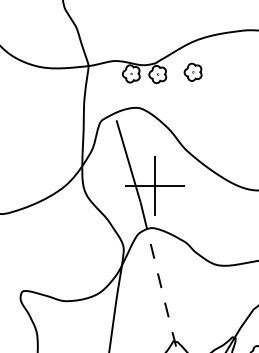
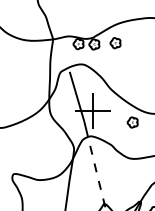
part: (221, 204) -> (132, 122), added

